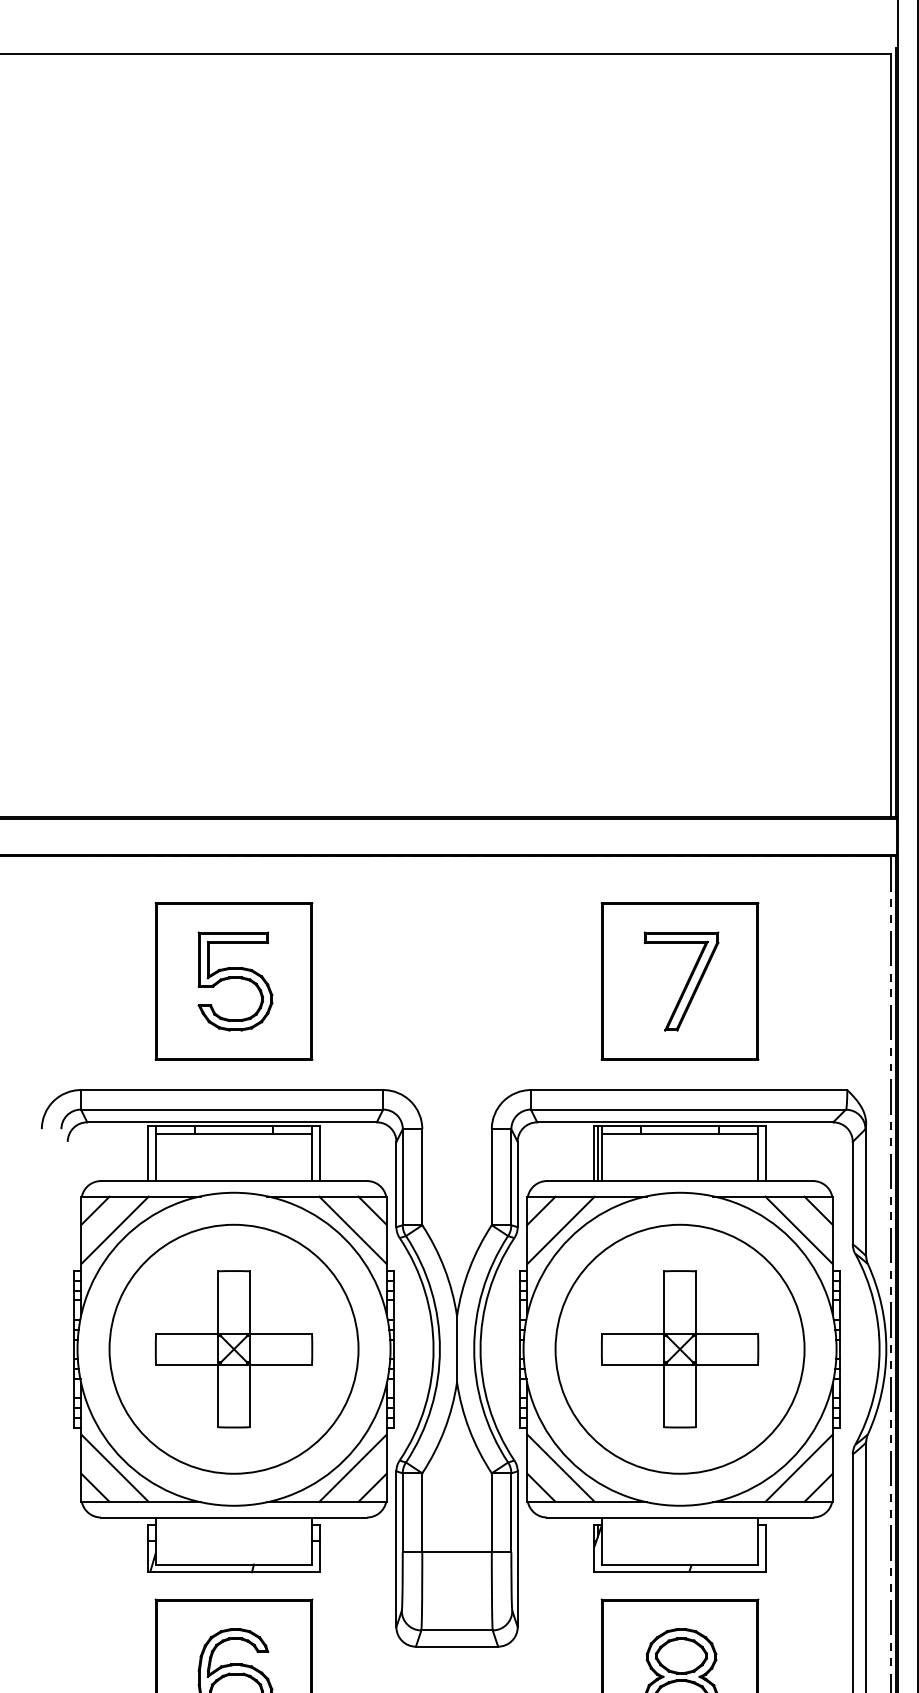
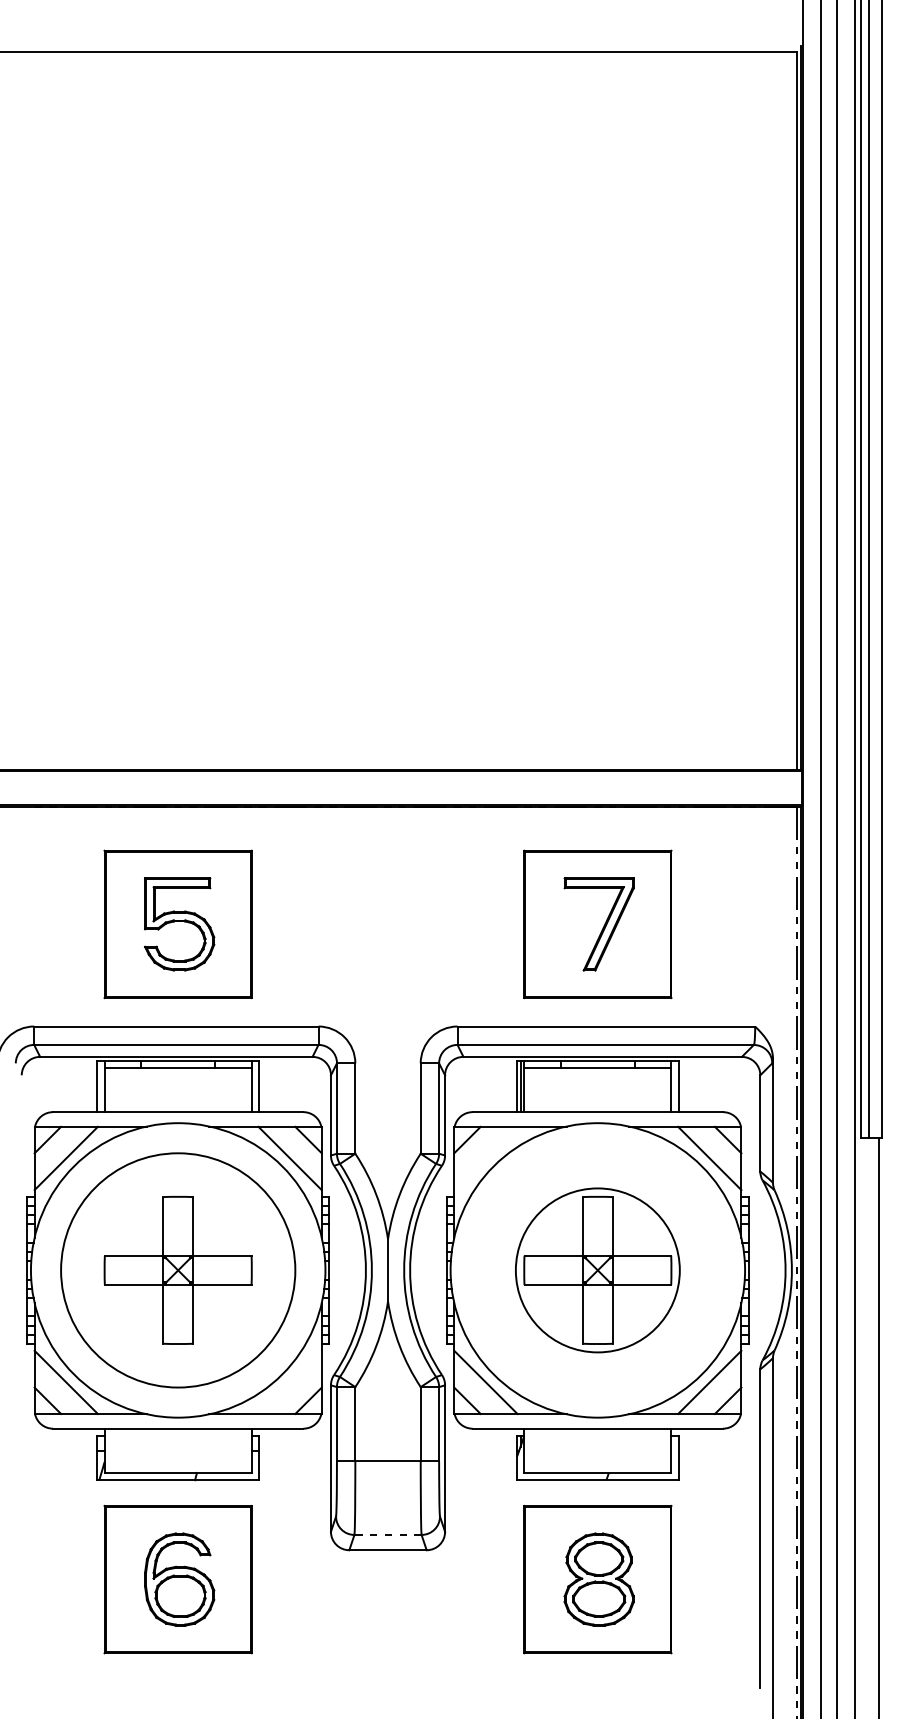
line: (560, 1230) -> (485, 1158), removed
circle: (679, 1349) -> (597, 1270), size x0.7
line: (352, 1467) -> (289, 1381), removed
line: (457, 1629) -> (388, 1534), solid -> dashed

